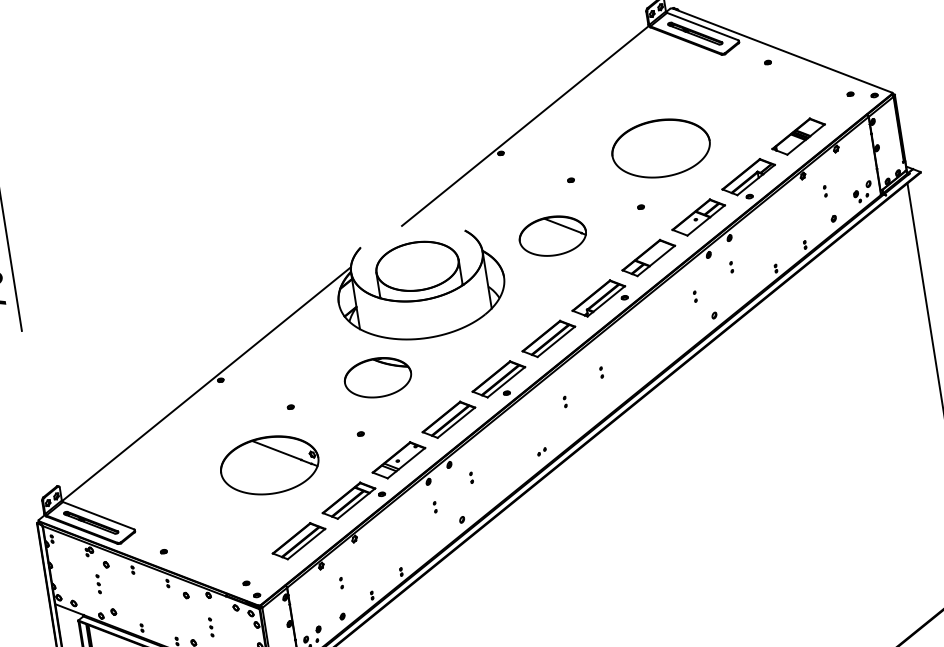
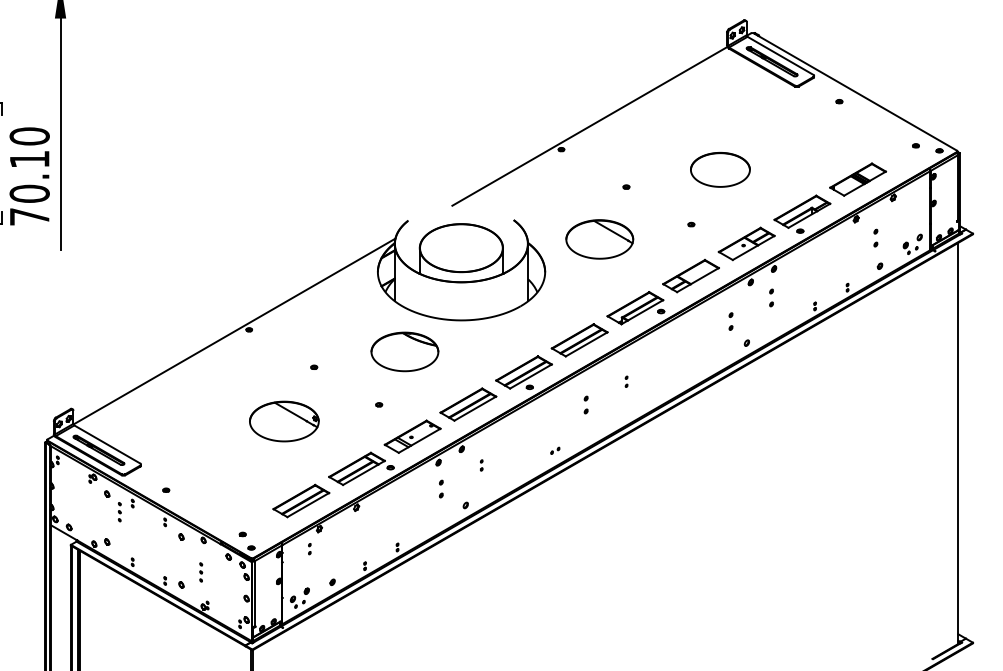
part: (661, 148) -> (720, 169), size x0.6
part: (824, 191) -> (875, 237), size x1.6
part: (731, 267) -> (771, 298), size x1.6
part: (694, 296) -> (730, 321), size x1.6
part: (564, 402) -> (585, 405), size x1.6
part: (269, 465) -> (284, 421), size x0.7
part: (434, 507) -> (440, 488), size x1.6
part: (341, 583) -> (309, 549), moved
part: (98, 584) -> (119, 512), moved

